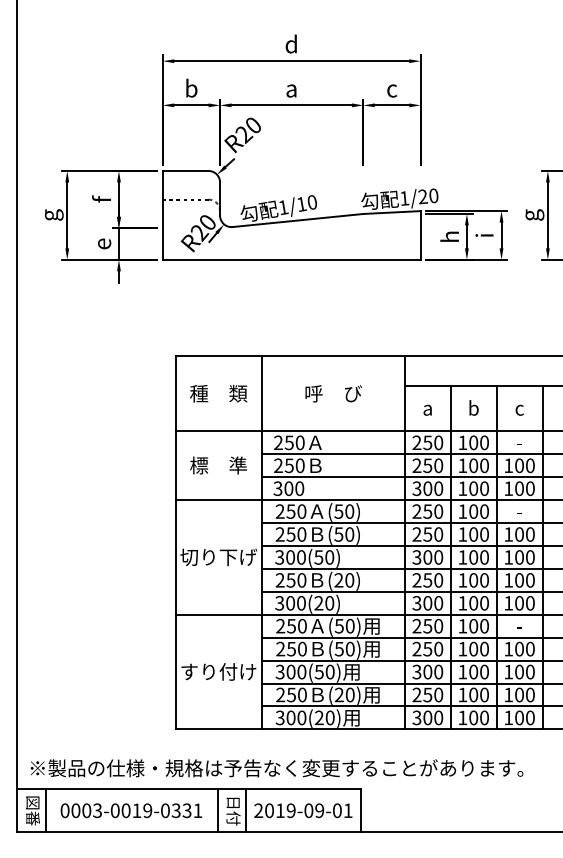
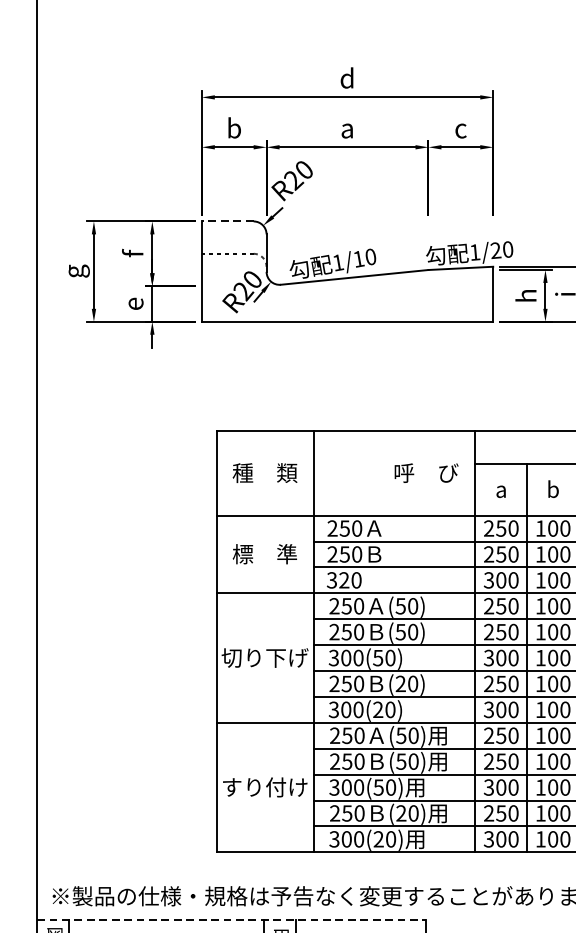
line: (185, 171) -> (227, 222), solid -> dashed
text: (333, 393) -> (426, 472), moved
text: (288, 488) -> (343, 580), 300 -> 320
line: (188, 789) -> (230, 920), solid -> dashed

